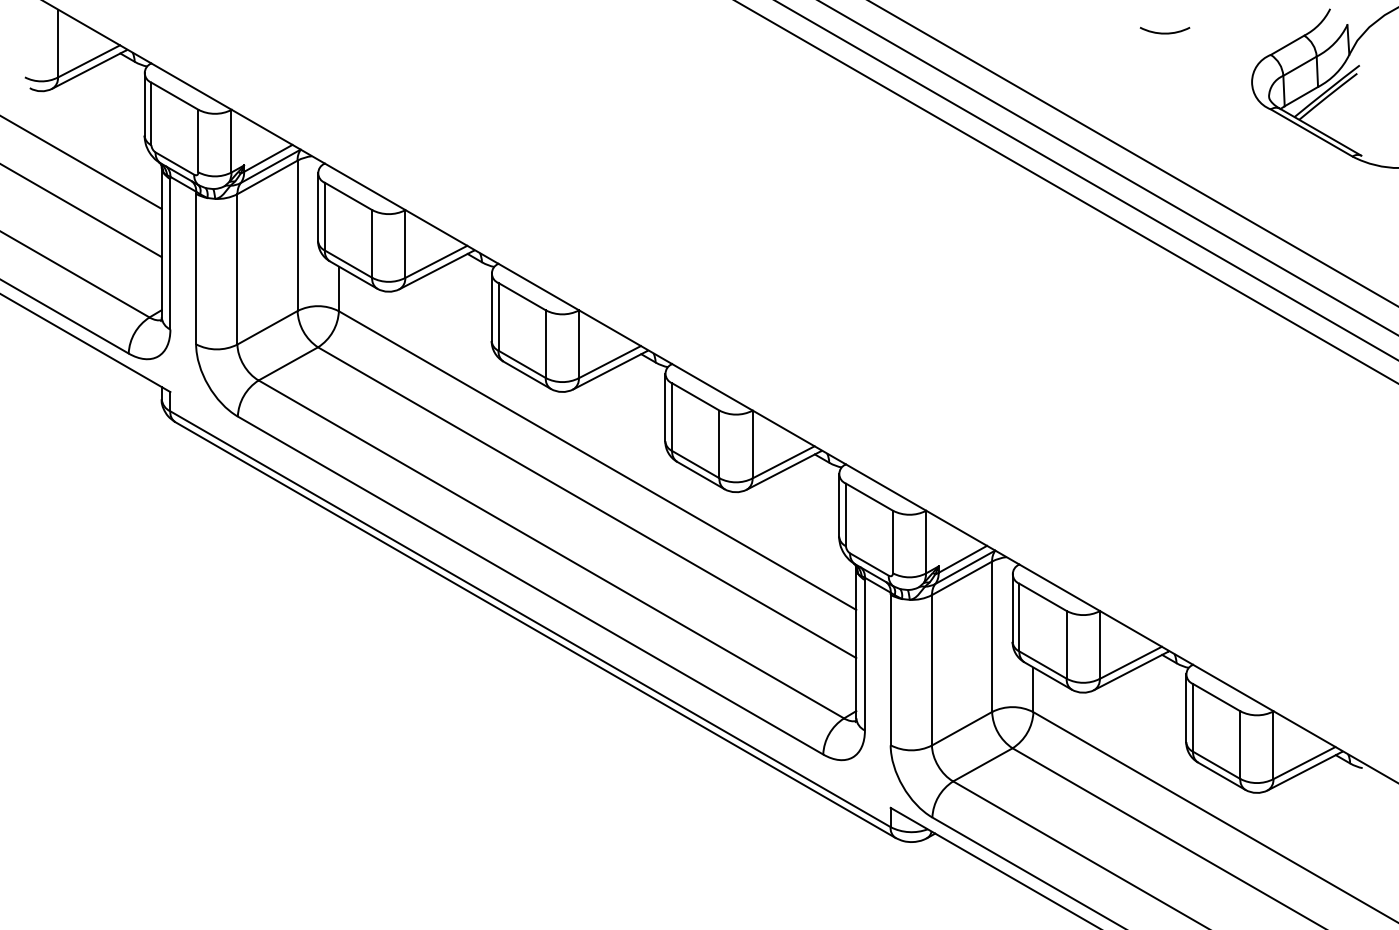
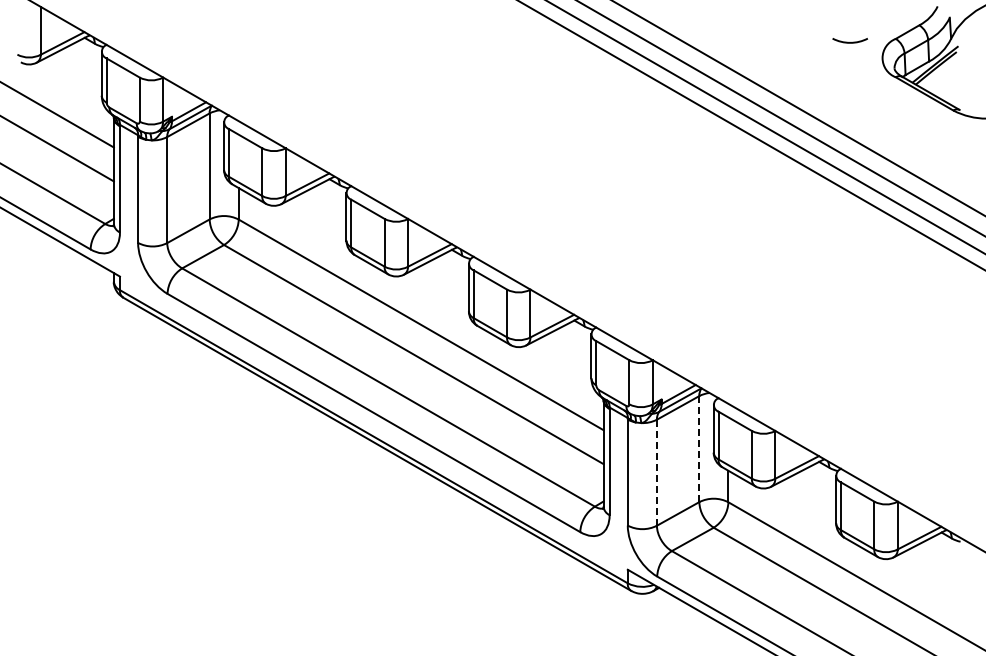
arc: (1164, 31) -> (849, 41), moved
line: (992, 637) -> (699, 449), solid -> dashed
line: (931, 669) -> (656, 472), solid -> dashed

